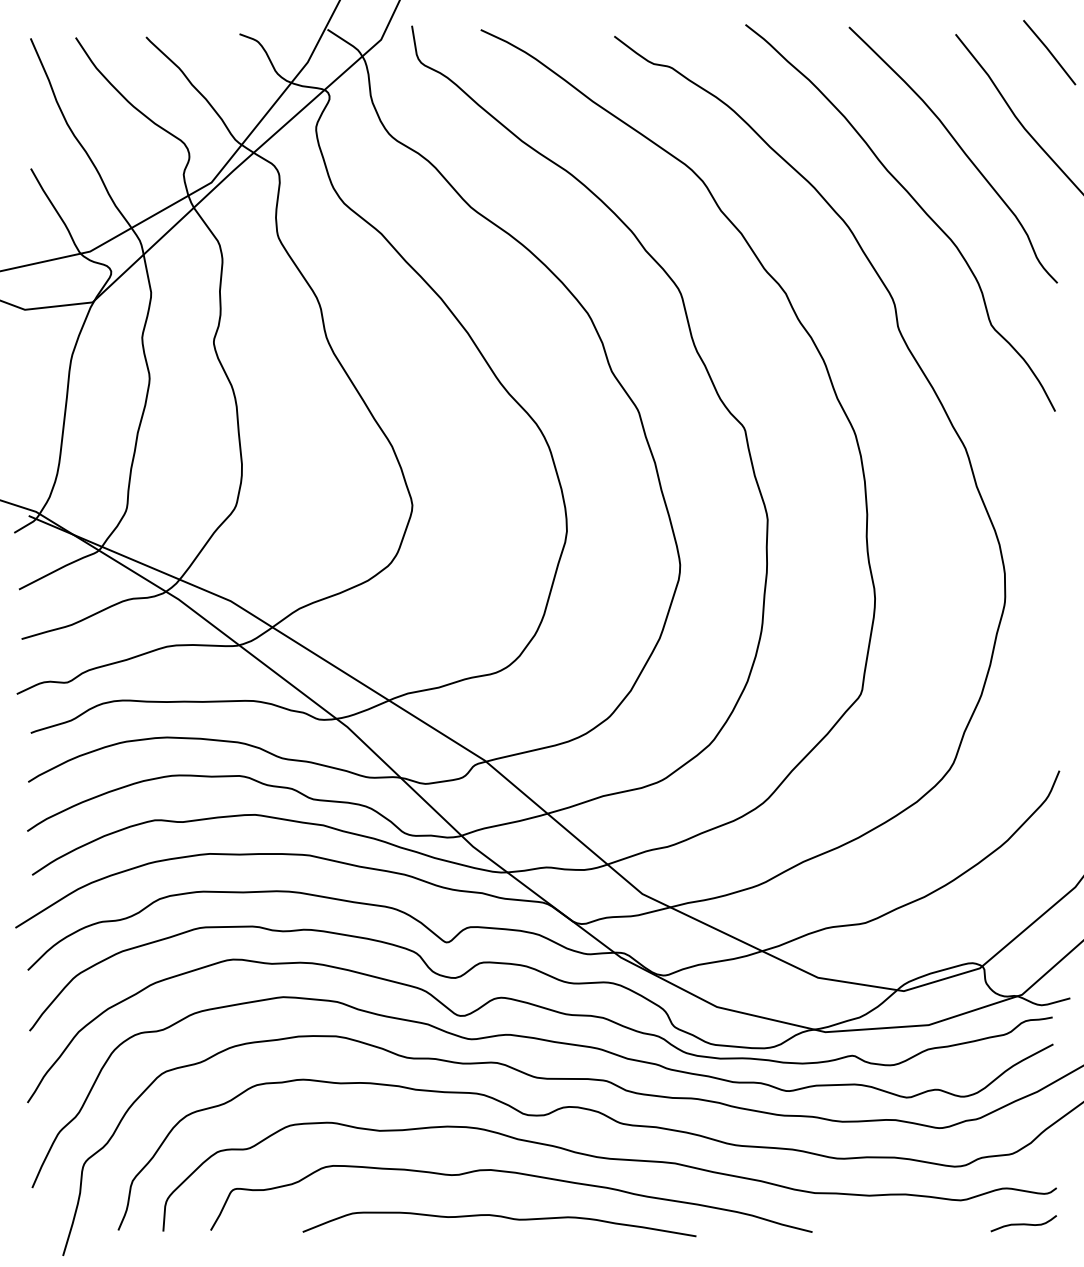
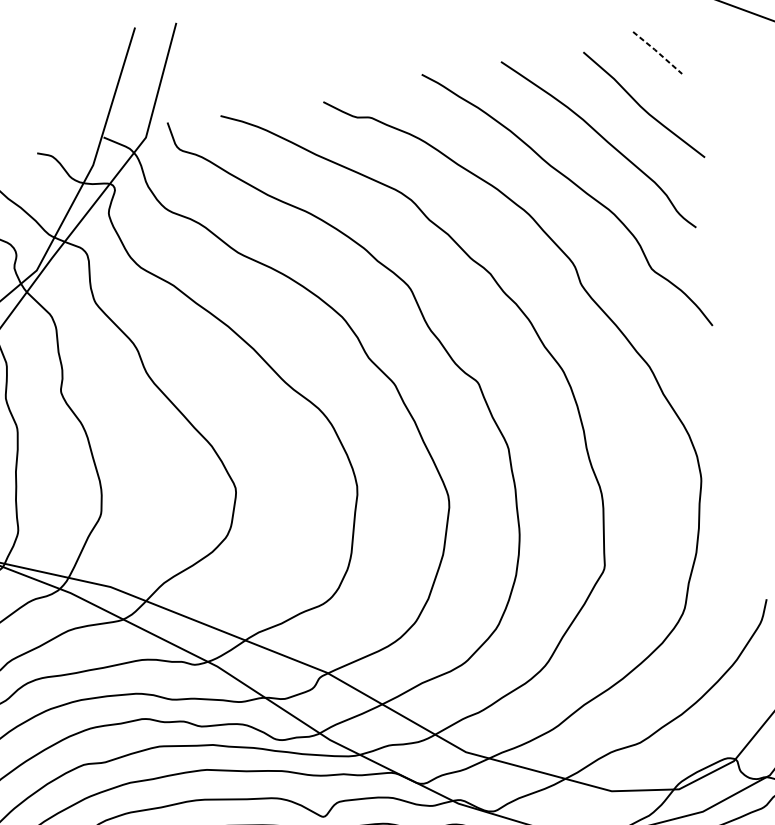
line: (1050, 52) -> (658, 52), solid -> dashed

